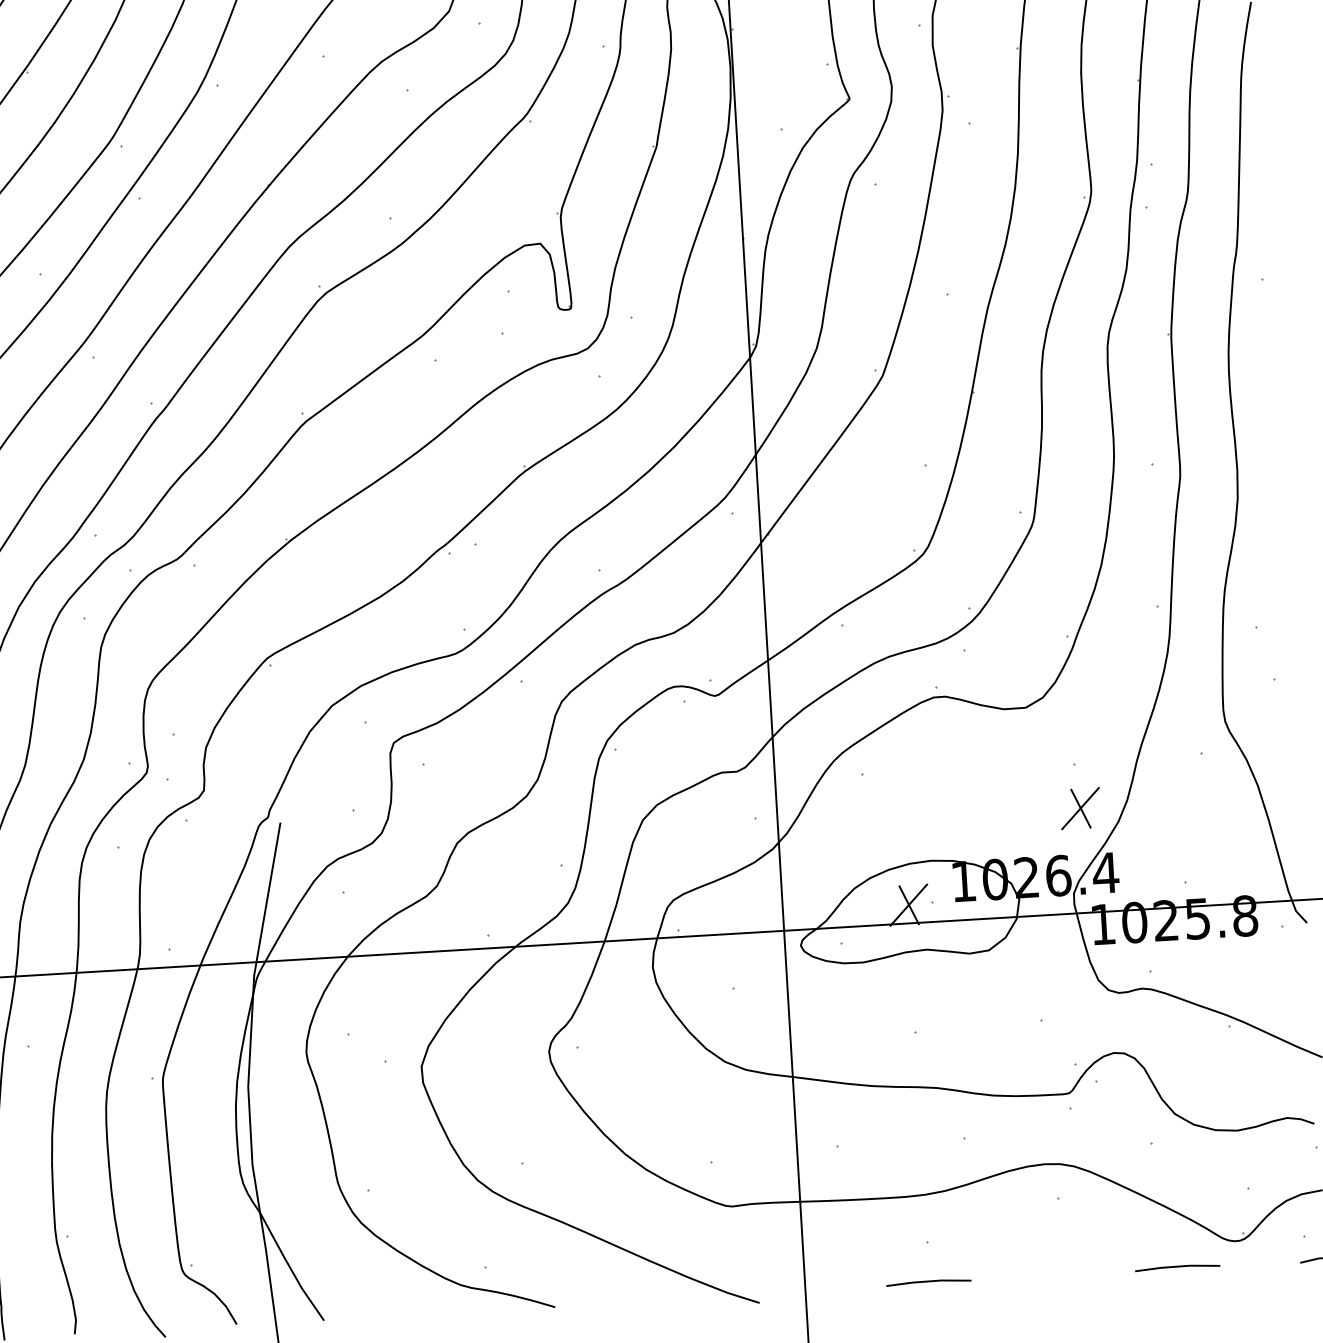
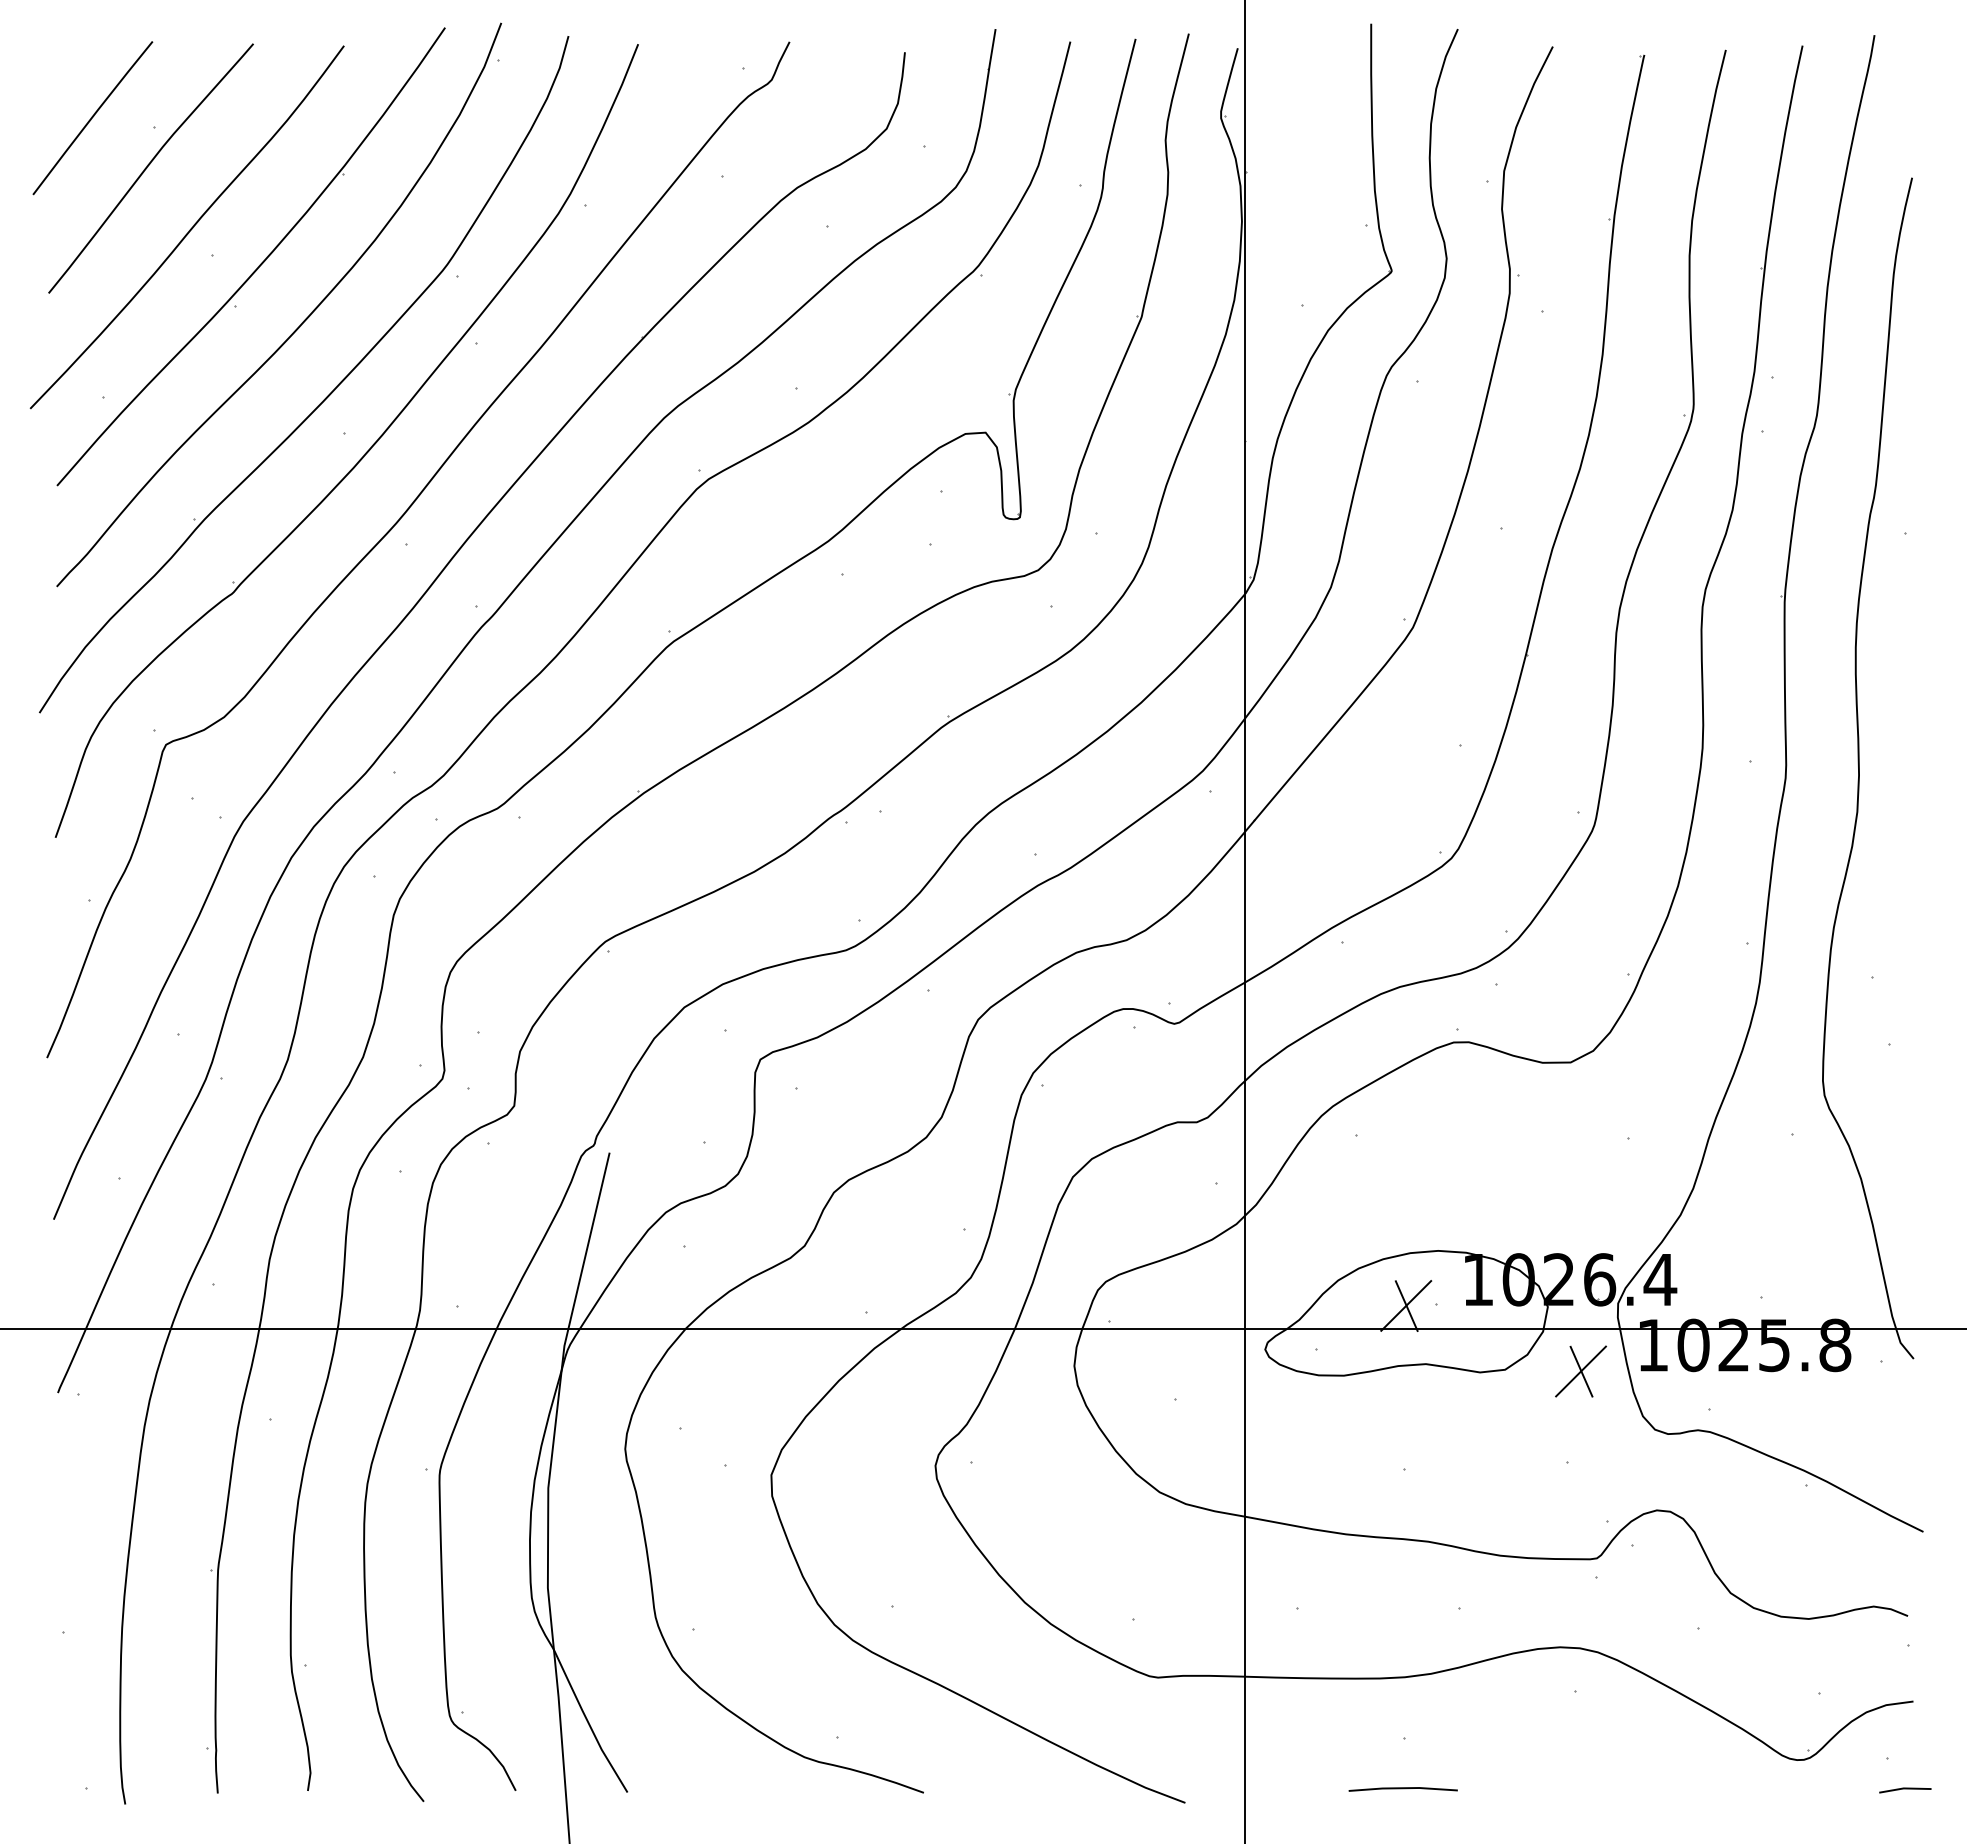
part: (1080, 808) -> (1580, 1371), moved
line: (1177, 1267) -> (1721, 1789), removed

